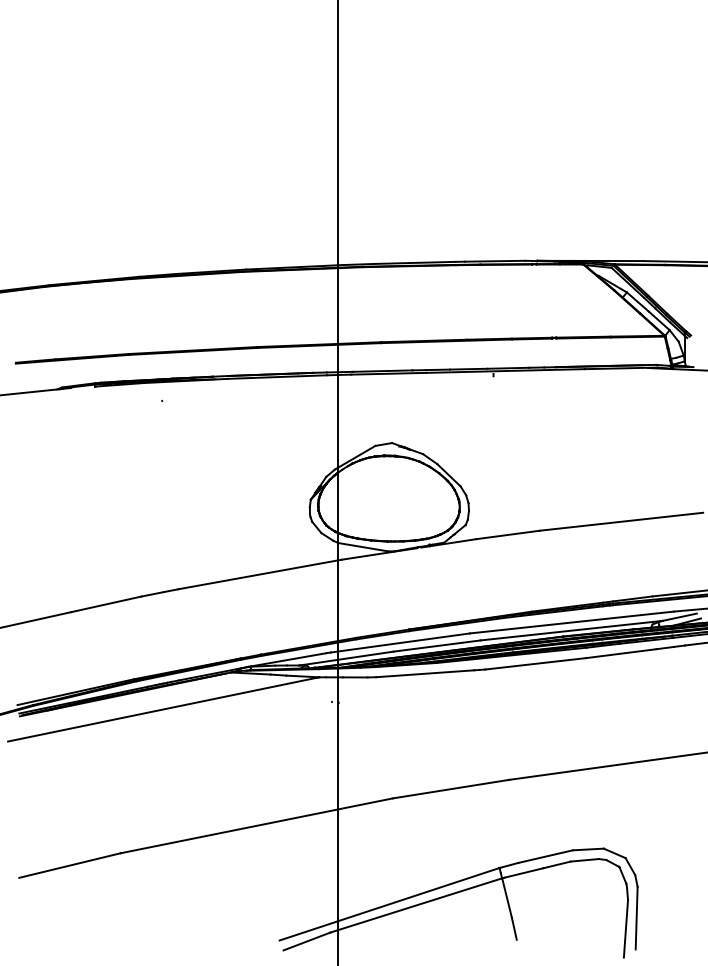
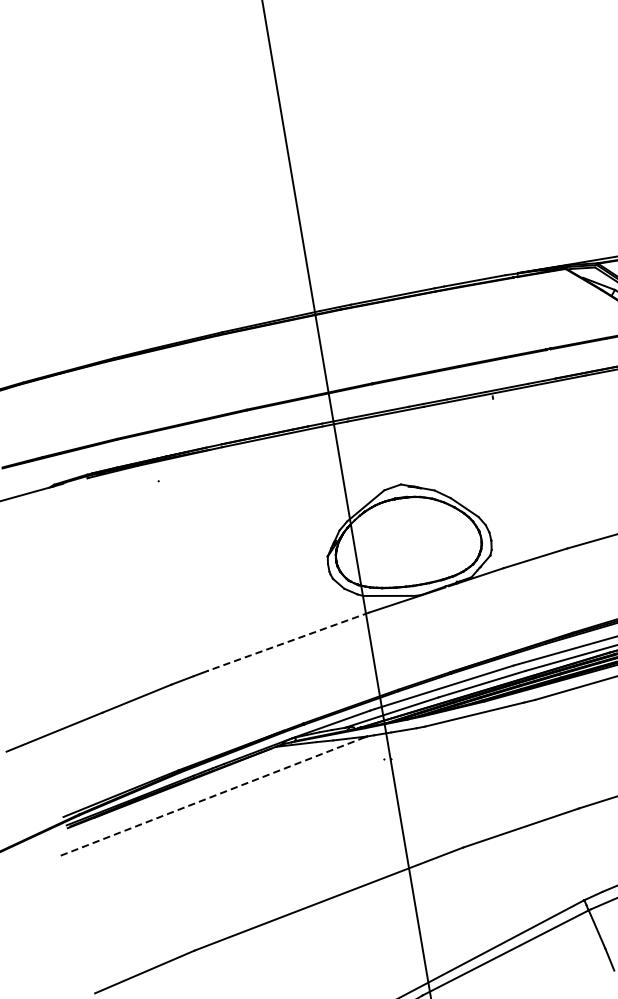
line: (259, 574) -> (288, 641), solid -> dashed
line: (162, 709) -> (212, 796), solid -> dashed

